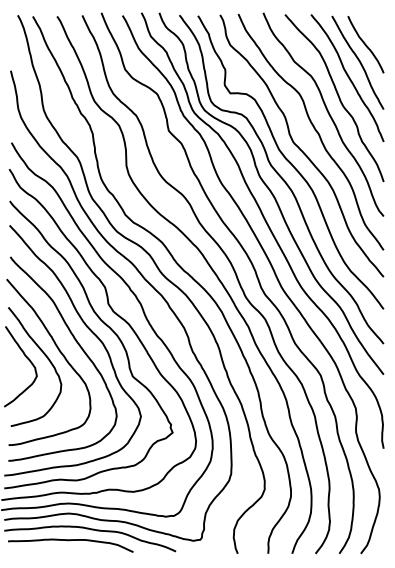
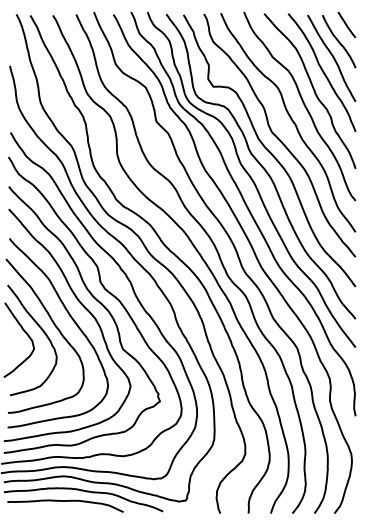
line: (373, 27) -> (346, 25), added

